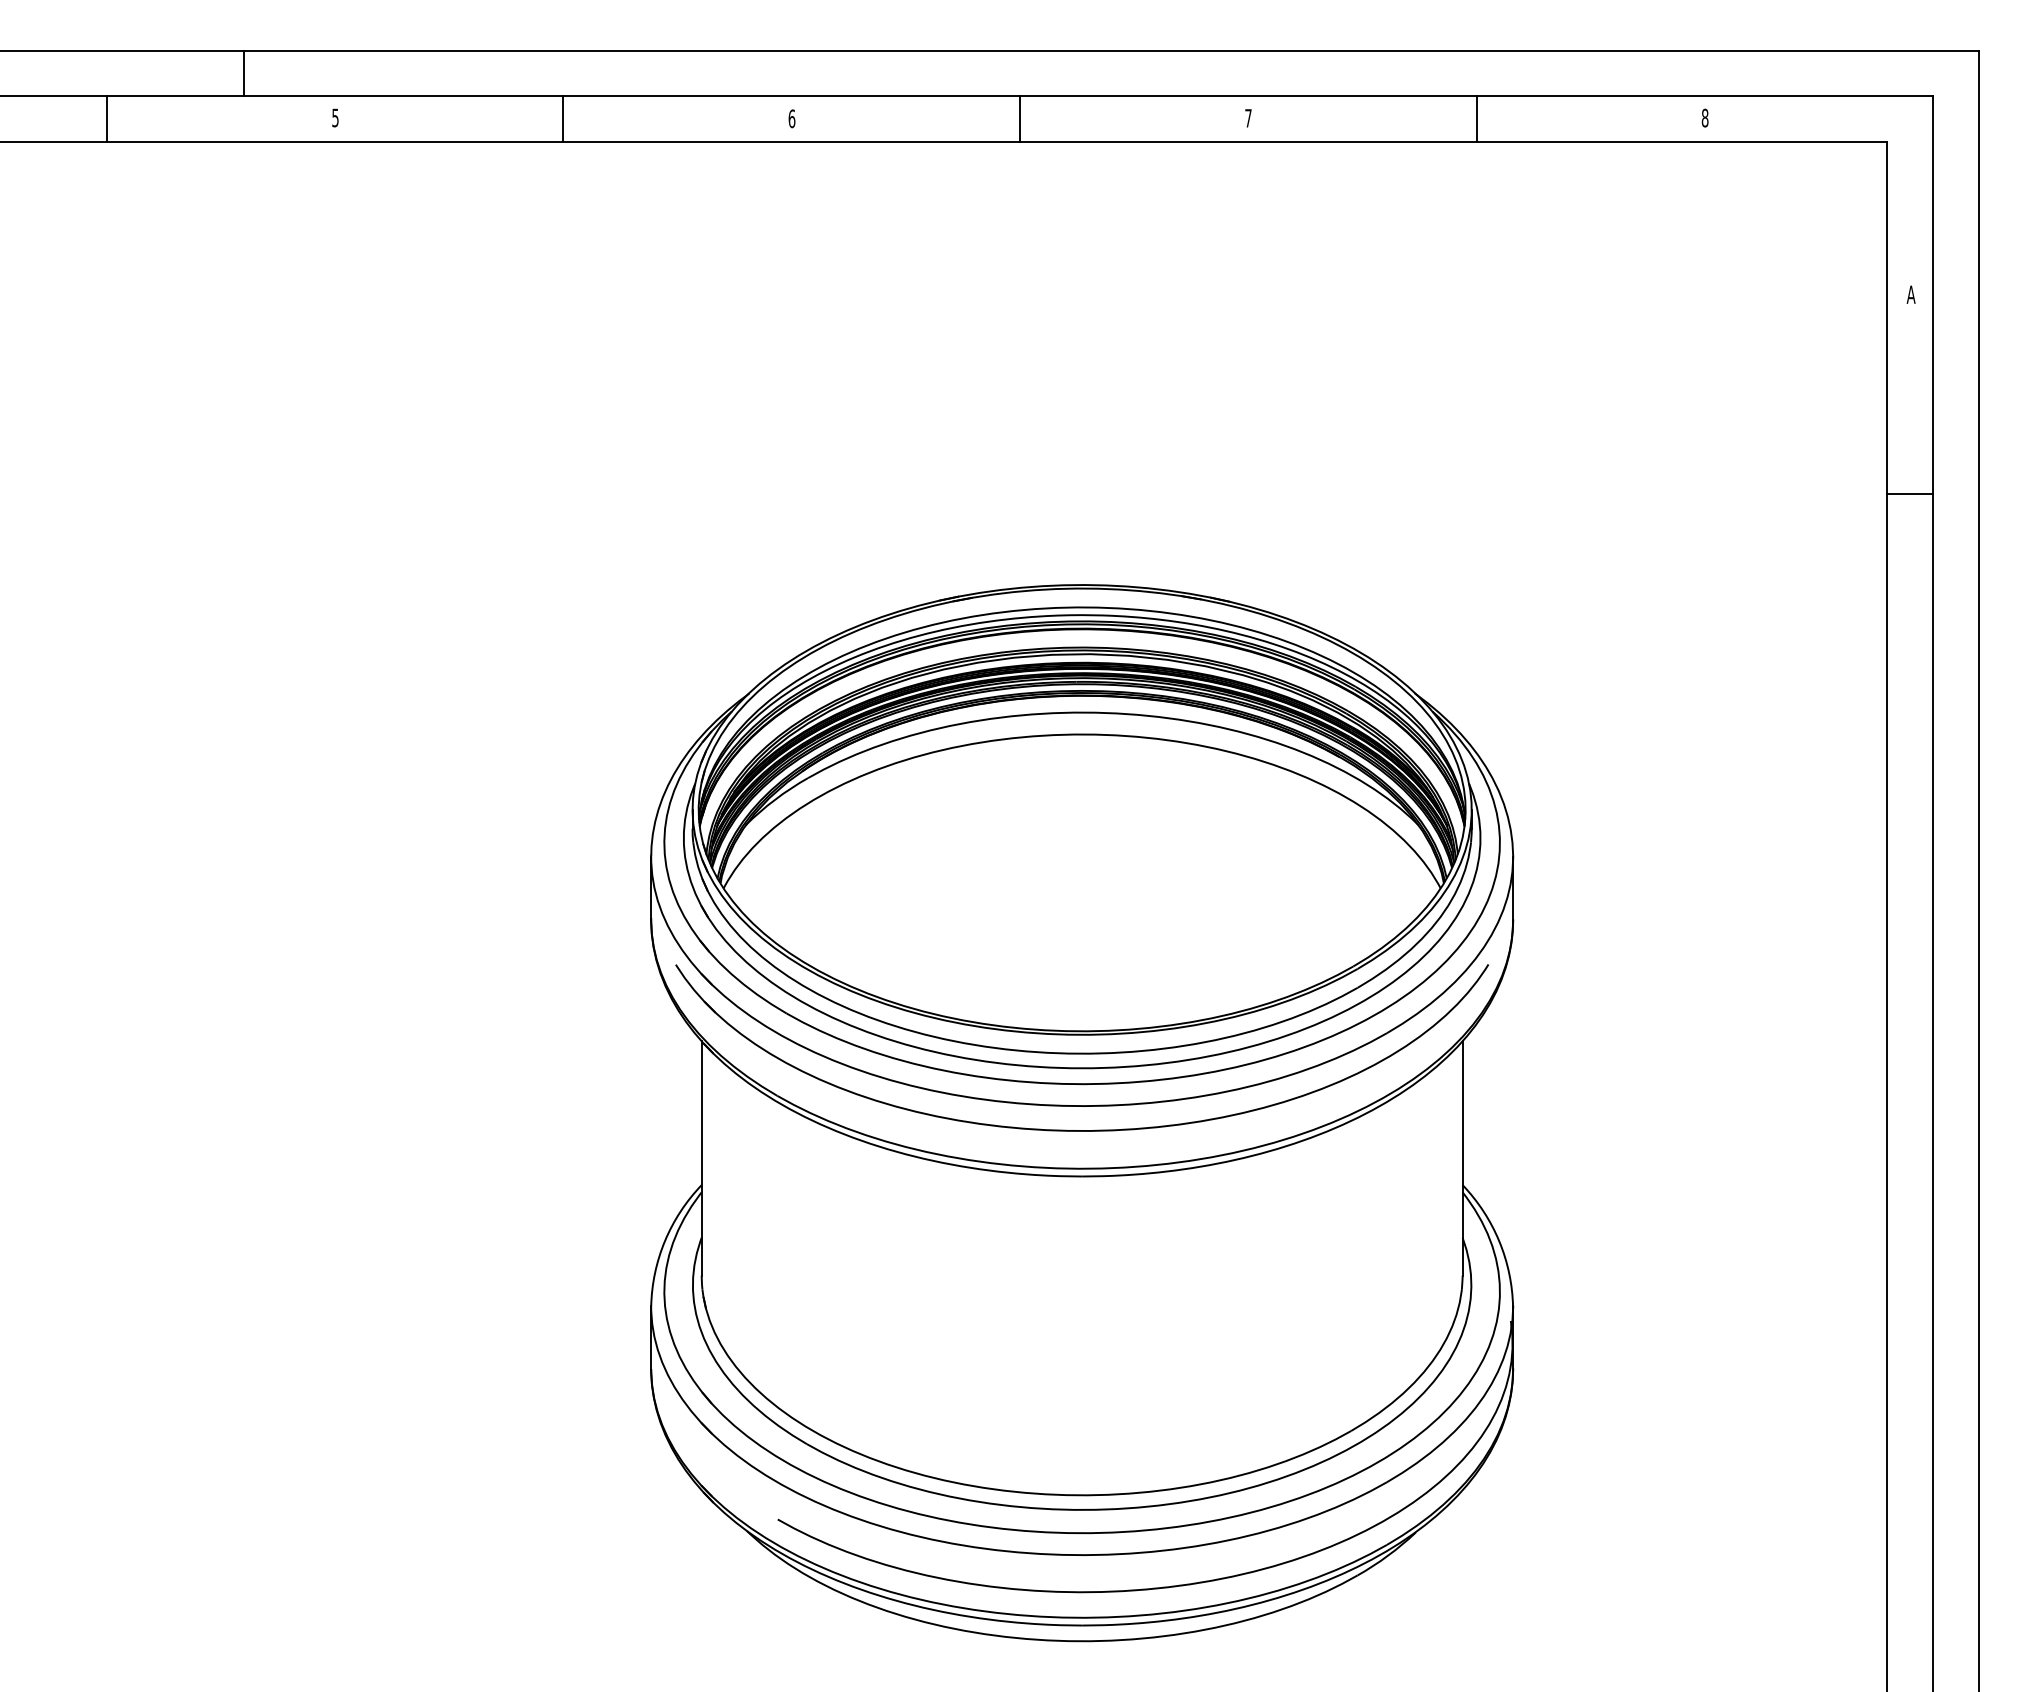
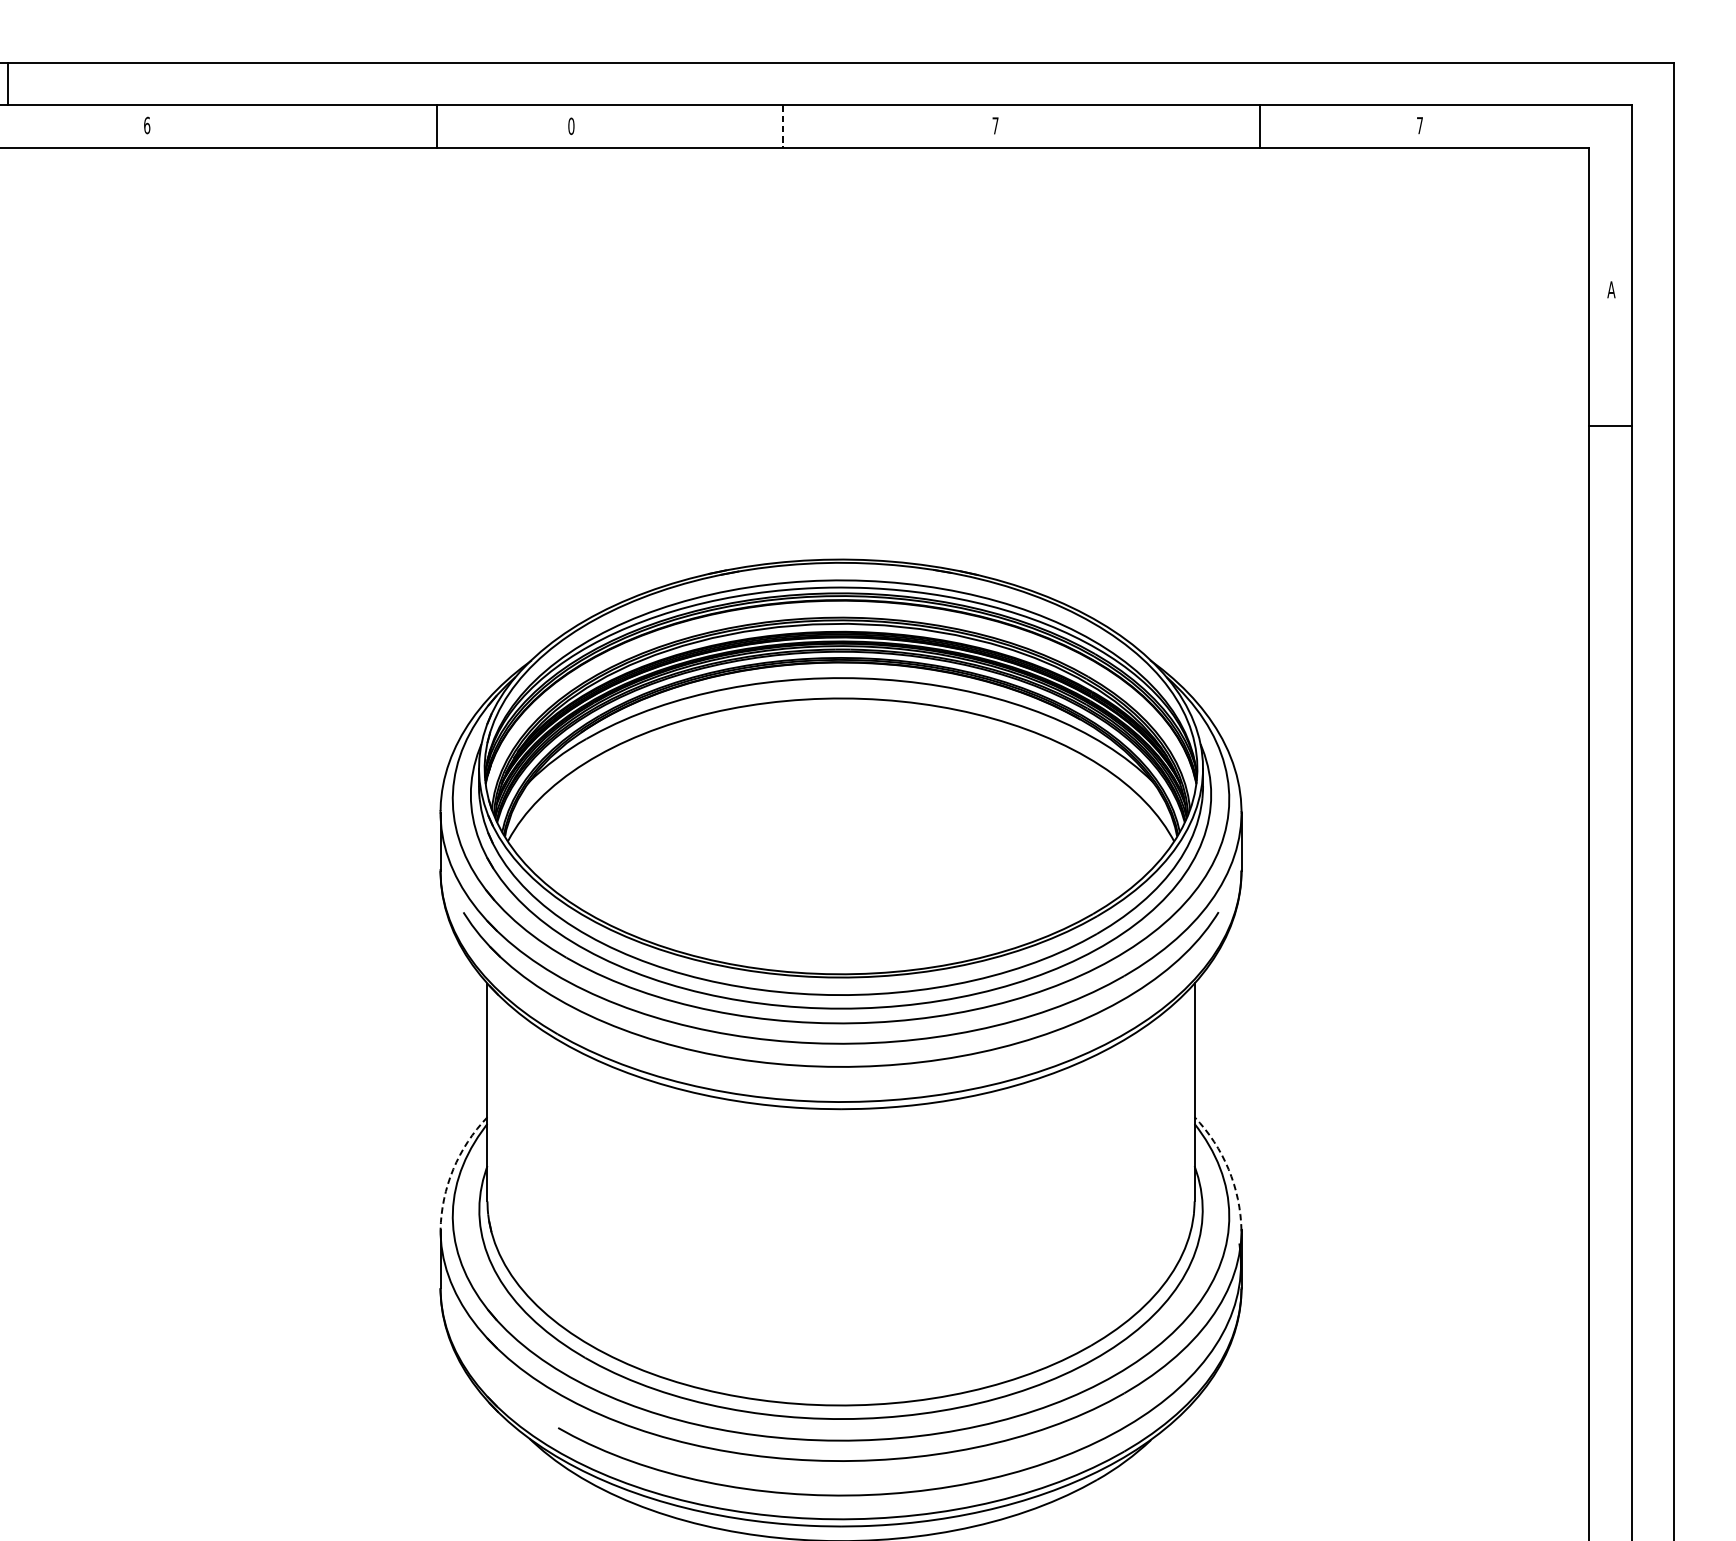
line: (243, 73) -> (7, 84), moved
text: (335, 117) -> (147, 125), 5 -> 6
text: (1704, 117) -> (1419, 125), 8 -> 7
text: (791, 118) -> (570, 126), 6 -> 0
line: (563, 119) -> (437, 126), moved
line: (1019, 119) -> (782, 126), solid -> dashed
line: (1476, 119) -> (1259, 126), moved
line: (1910, 493) -> (1610, 426), moved
arc: (664, 1241) -> (452, 1169), solid -> dashed
arc: (1499, 1241) -> (1228, 1169), solid -> dashed

